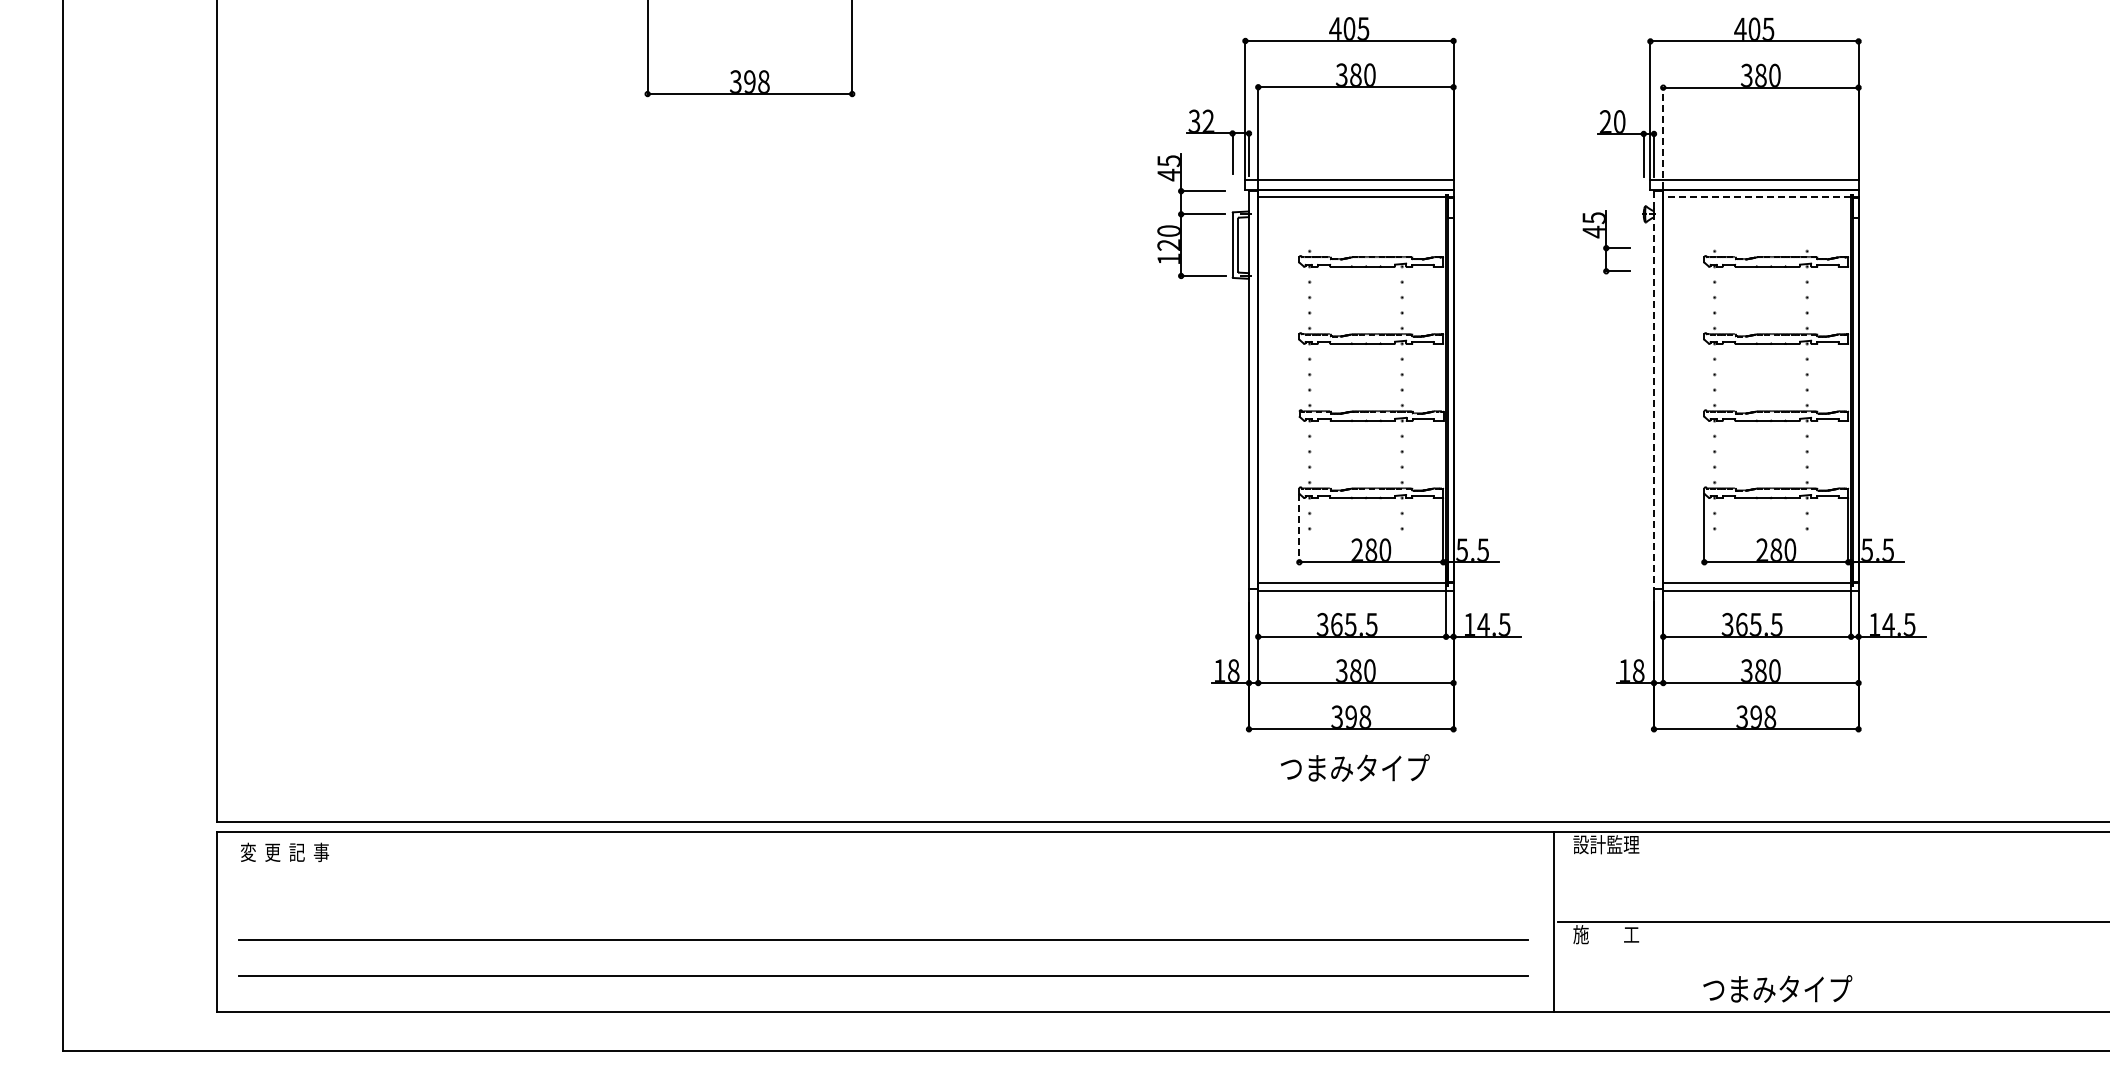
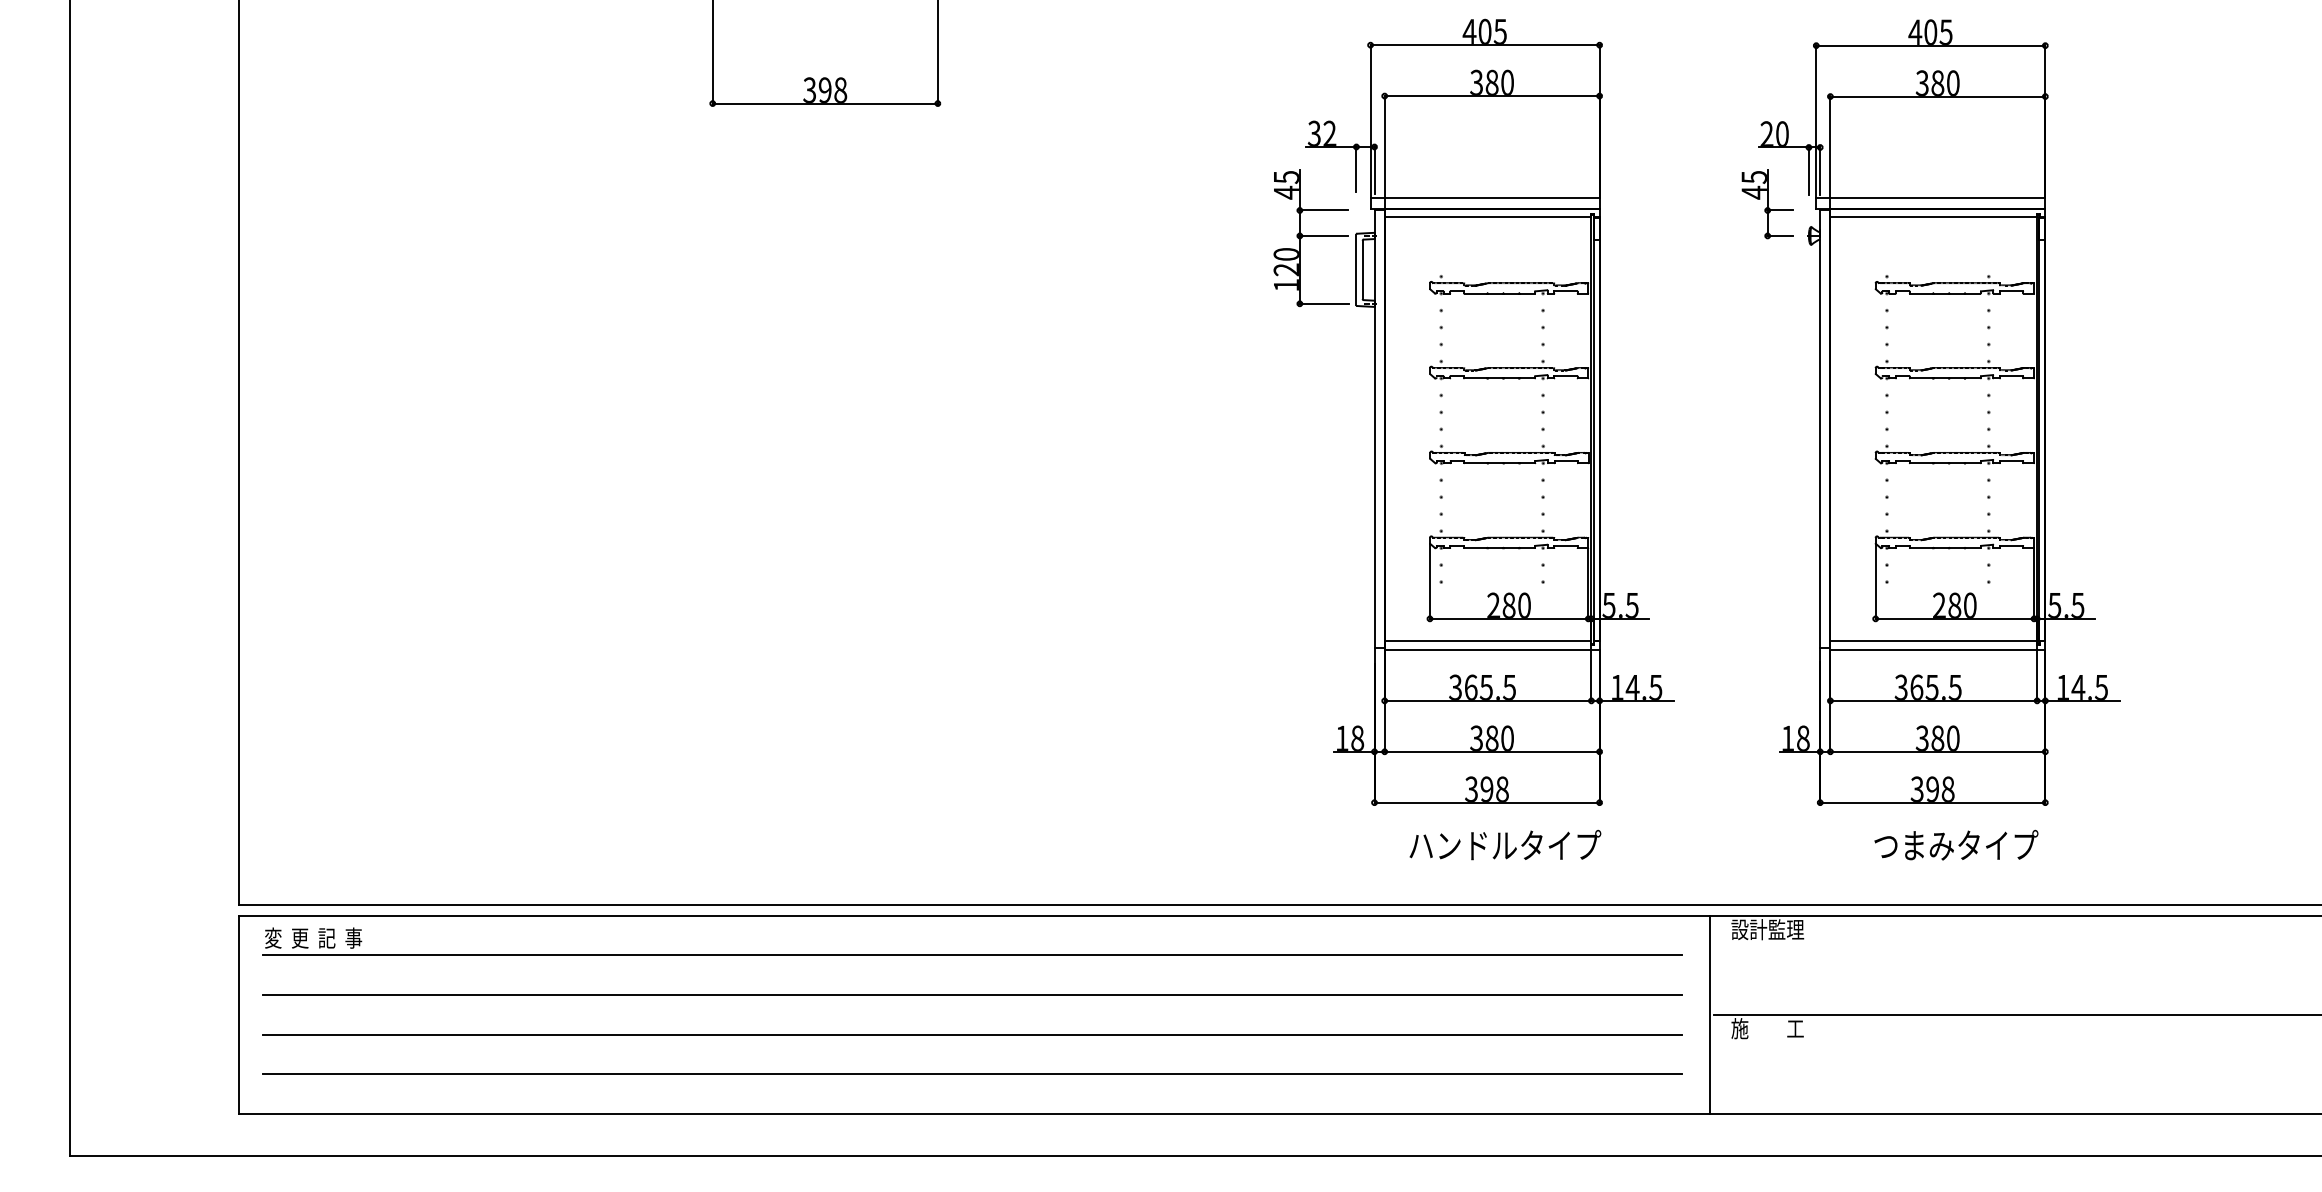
line: (1663, 138) -> (1830, 152), dashed -> solid
line: (1757, 197) -> (1934, 217), dashed -> solid
part: (1606, 242) -> (1767, 204), moved
line: (1654, 390) -> (1820, 429), dashed -> solid
line: (1299, 528) -> (1430, 581), dashed -> solid
text: (1368, 767) -> (1506, 844), つまみタイプ -> ハンドルタイプ
line: (883, 868) -> (972, 955), added
line: (883, 904) -> (972, 995), added
text: (1777, 988) -> (1956, 844), moved

